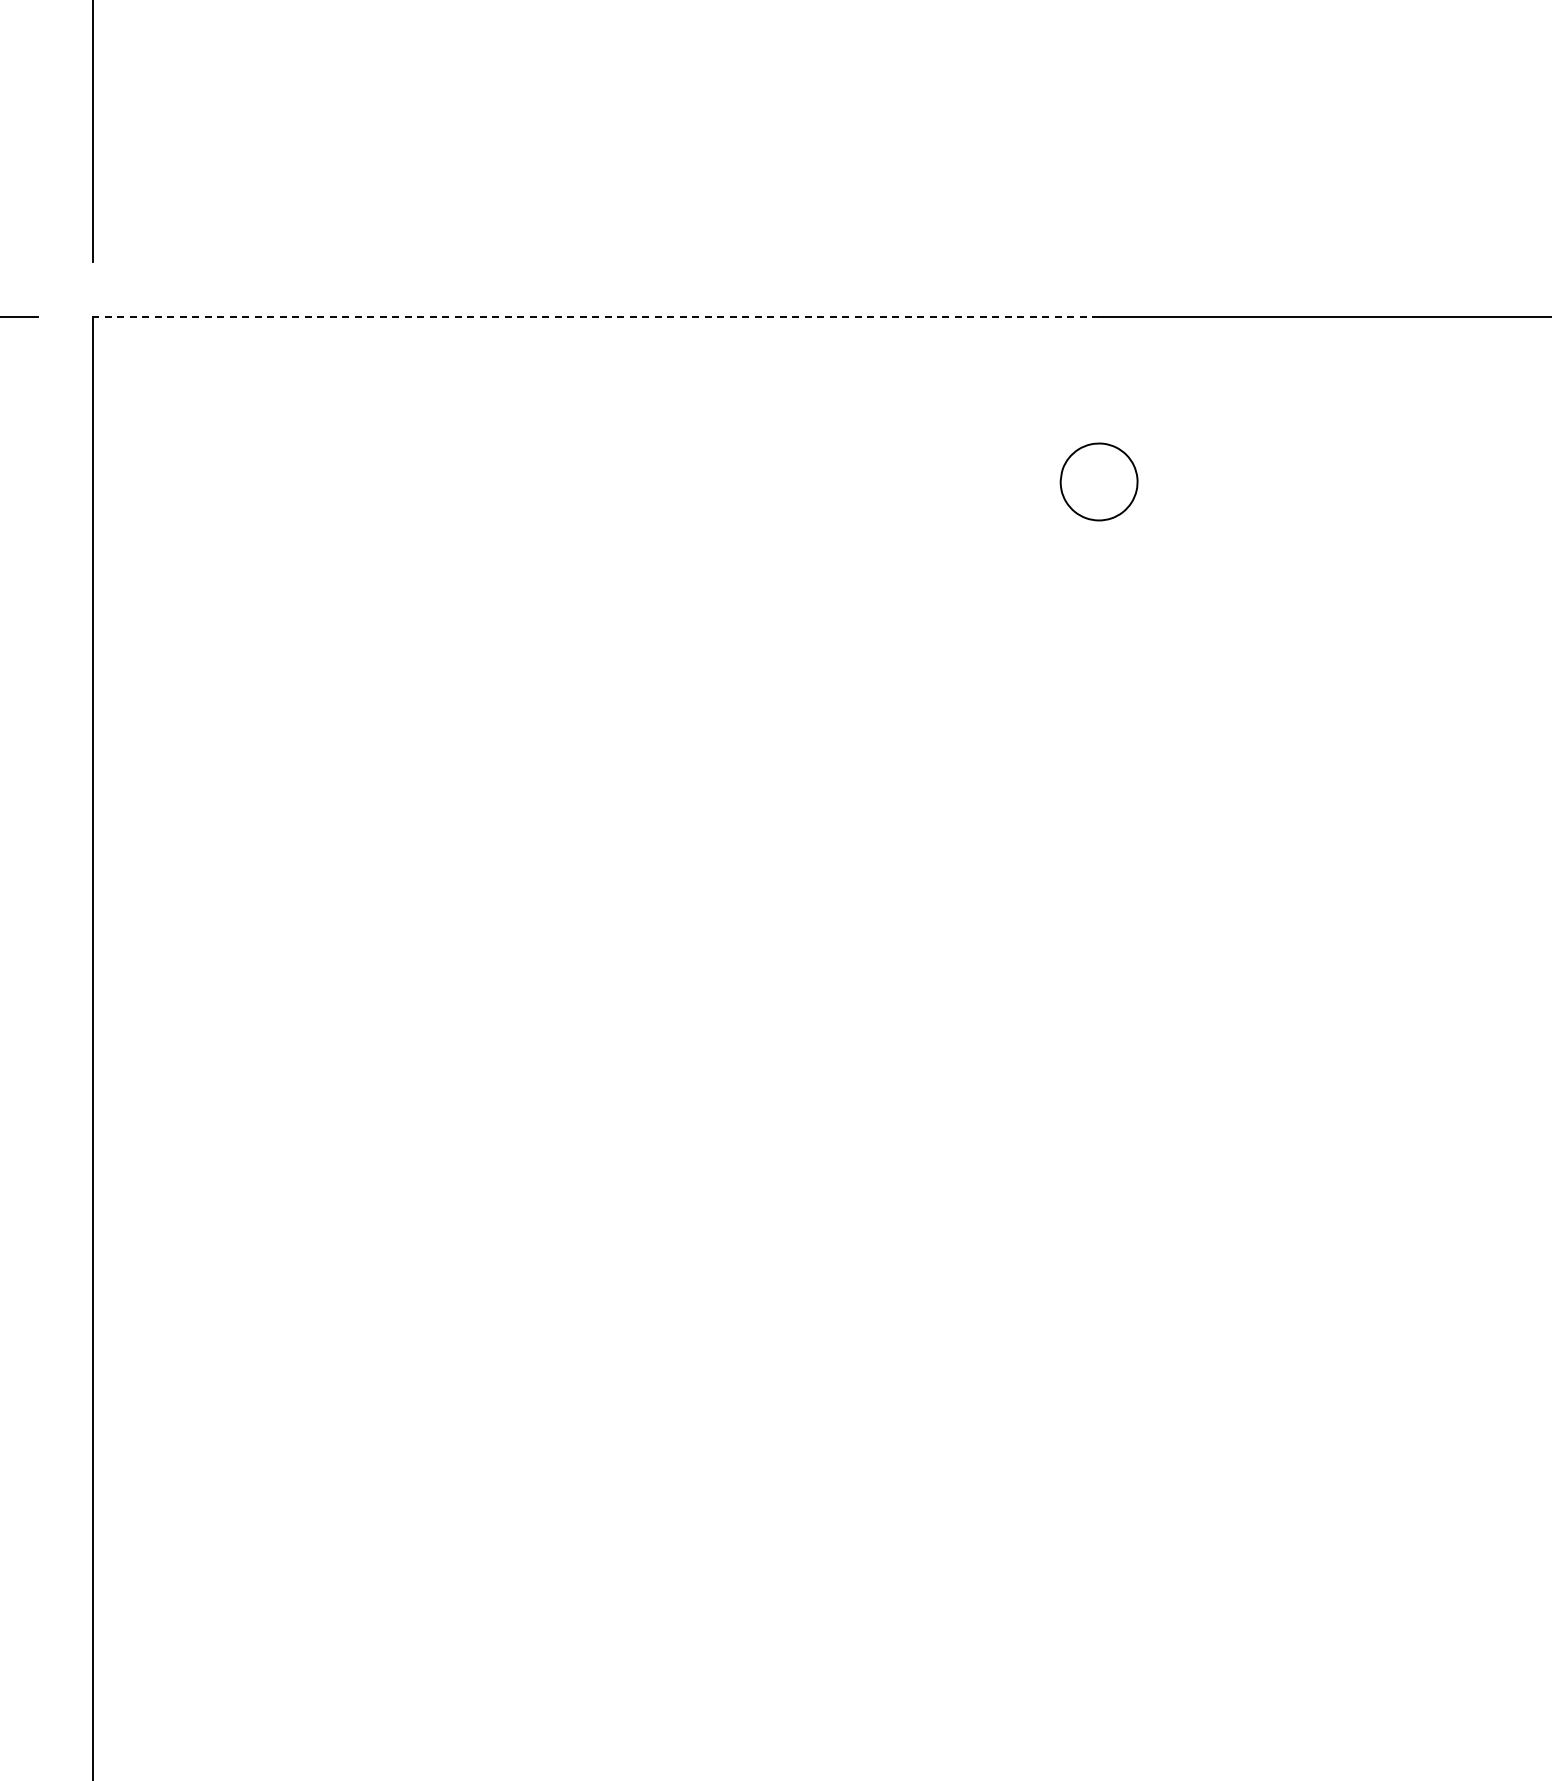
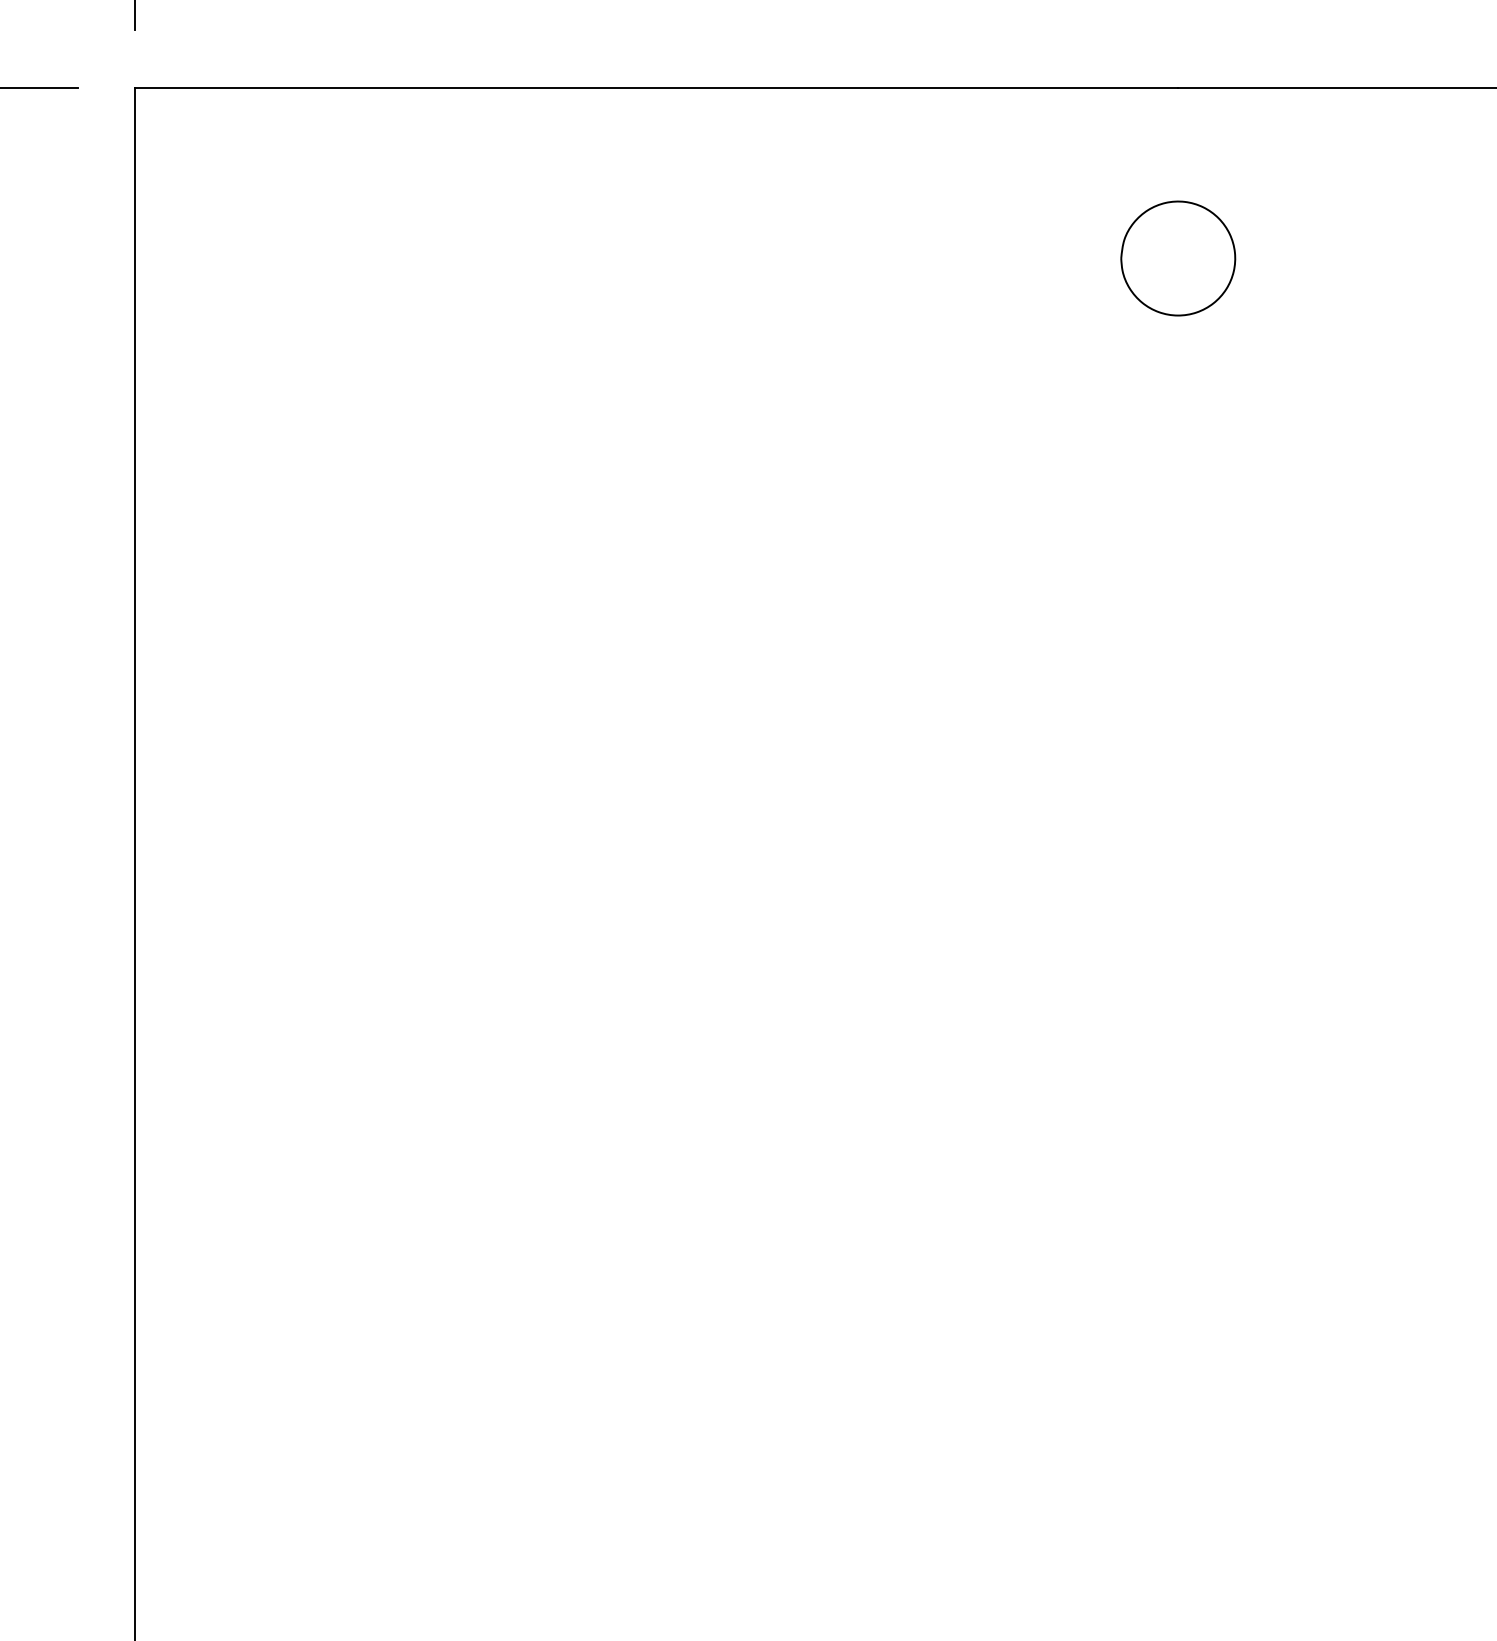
line: (596, 317) -> (656, 87), dashed -> solid
part: (1098, 481) -> (1177, 258), size x1.43

